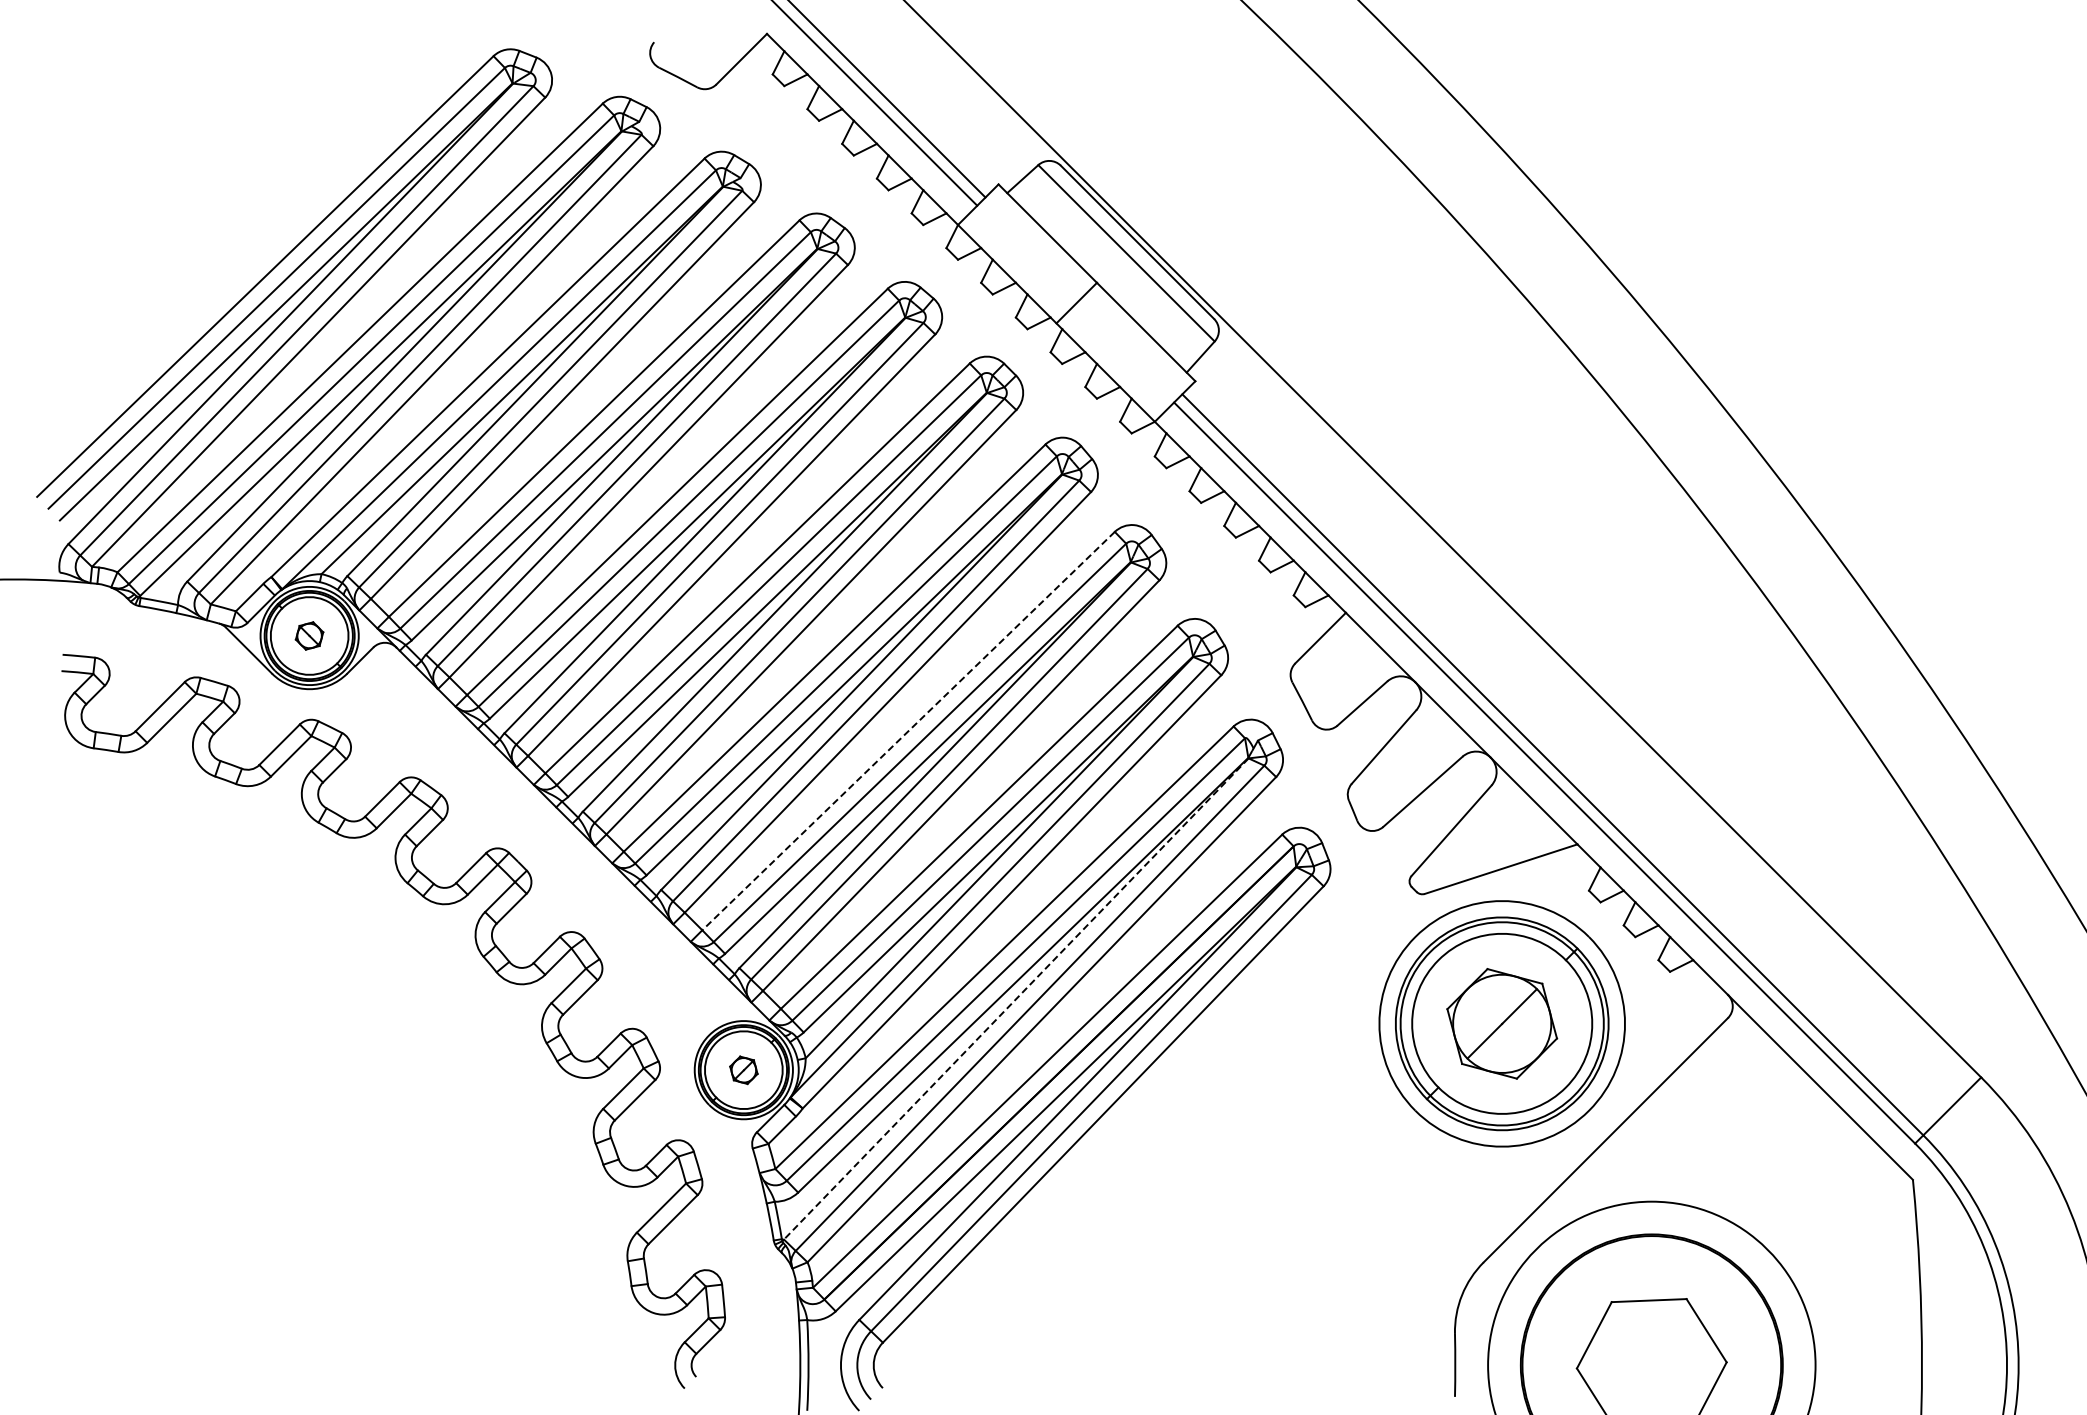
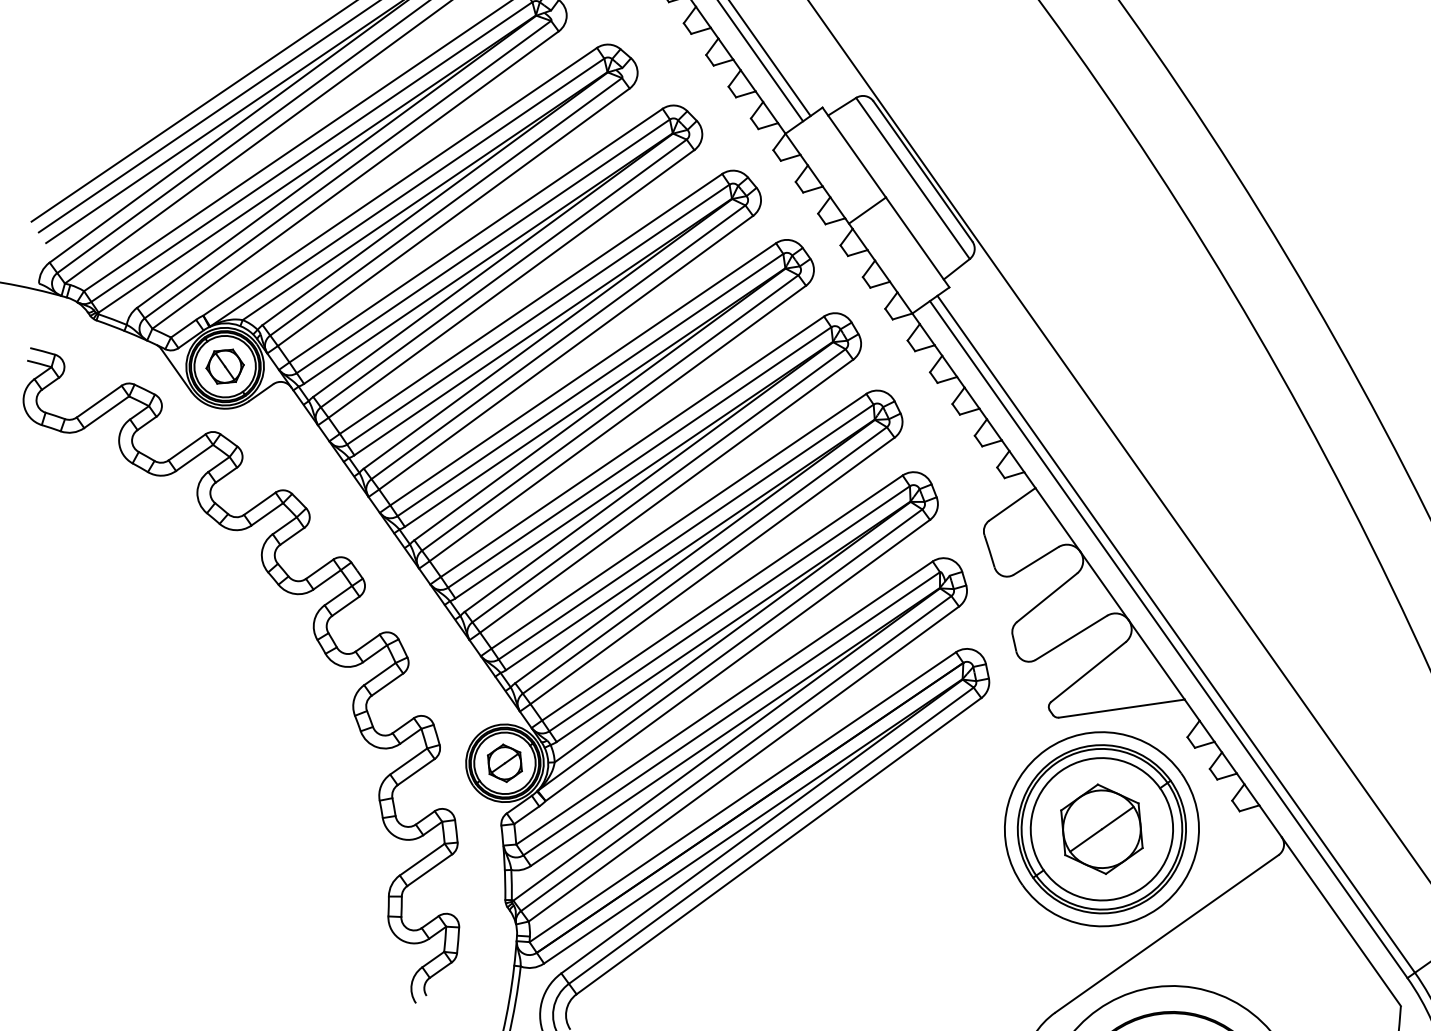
part: (309, 635) -> (225, 366), size x1.67
line: (908, 731) -> (678, 521), dashed -> solid
line: (1015, 999) -> (726, 744), dashed -> solid
part: (743, 1070) -> (504, 763), size x1.67

